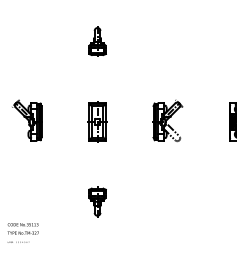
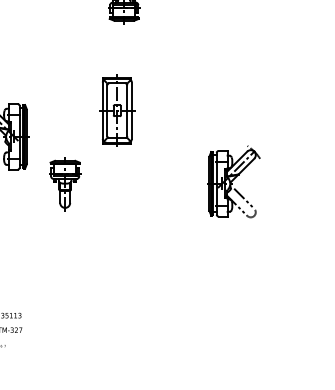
part: (167, 120) -> (233, 181), moved
part: (97, 121) -> (117, 110), moved
part: (97, 201) -> (65, 183), moved

